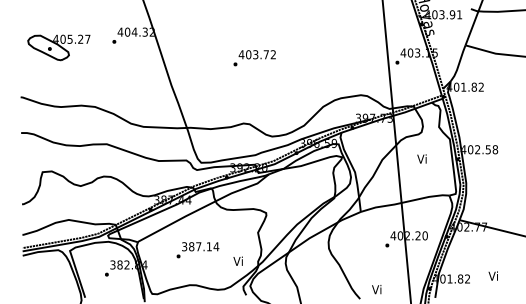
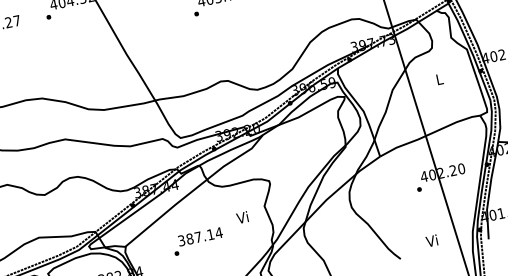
text: (421, 158) -> (438, 78), Vi -> L
text: (237, 260) -> (241, 216), moved
text: (376, 289) -> (431, 240), moved

